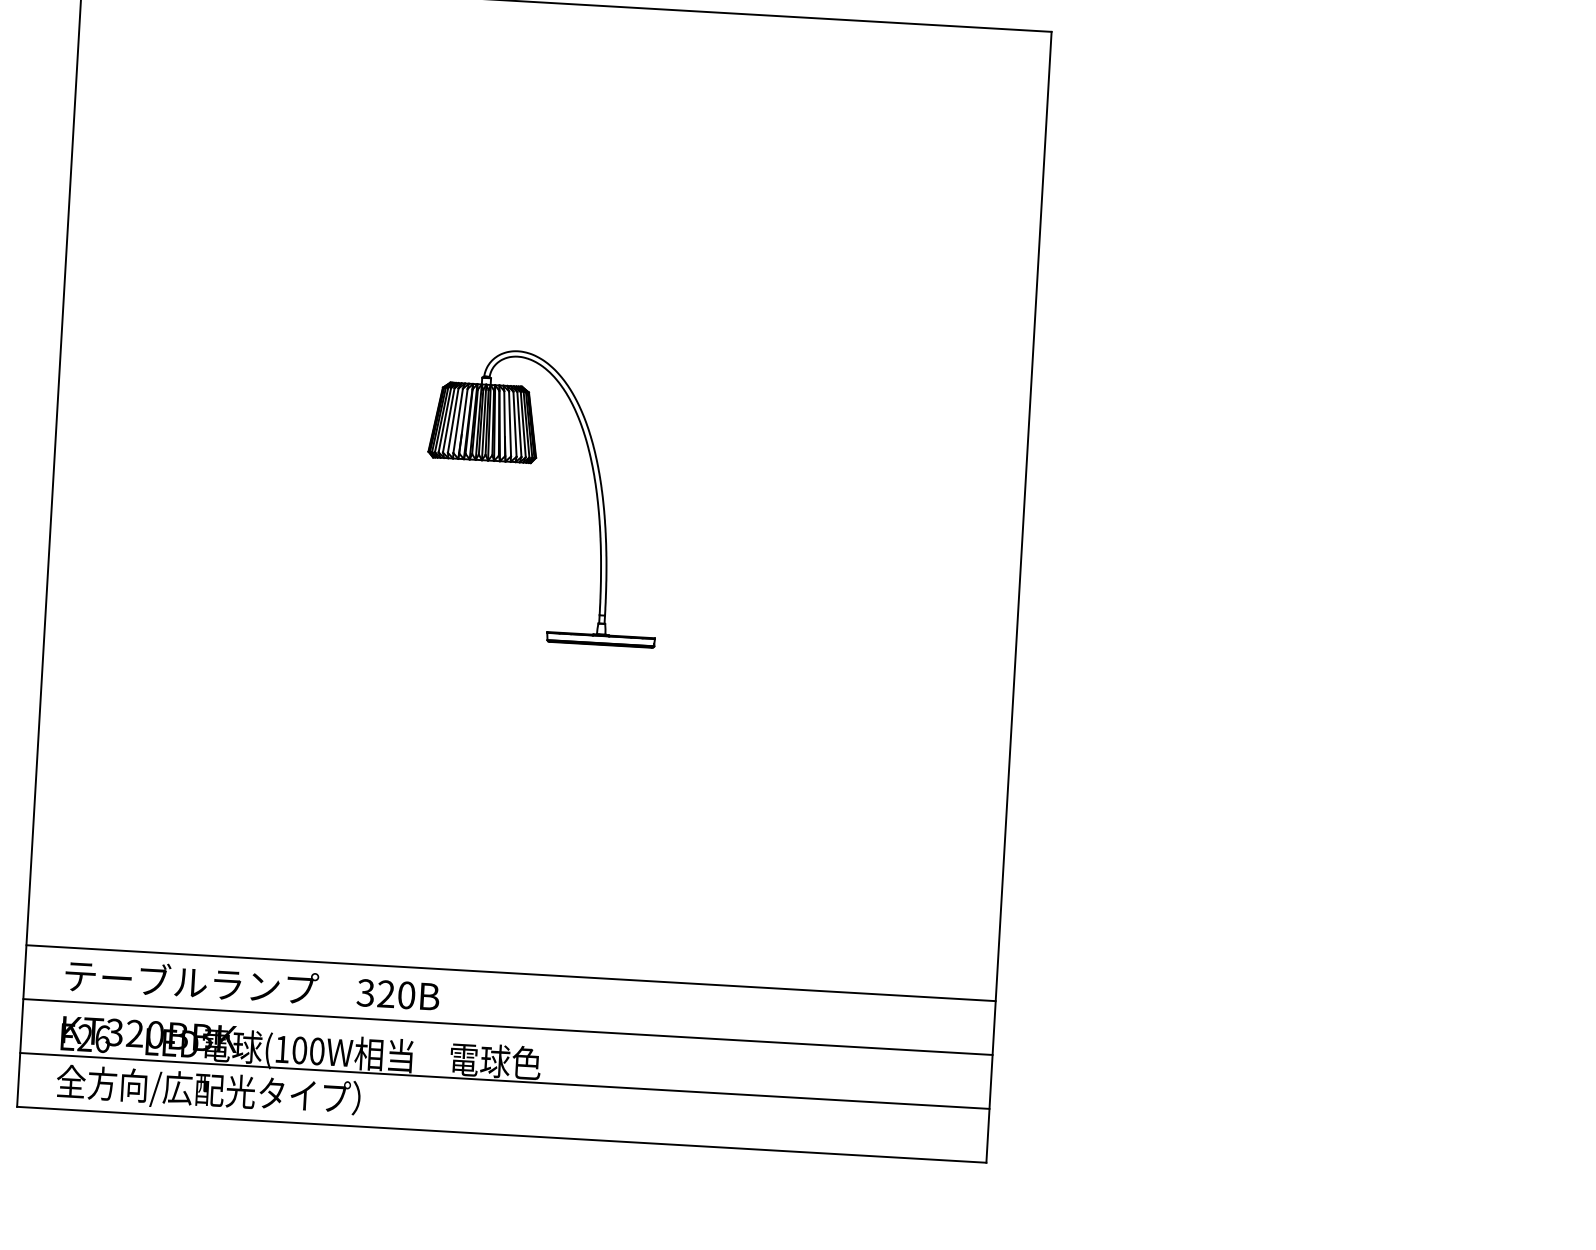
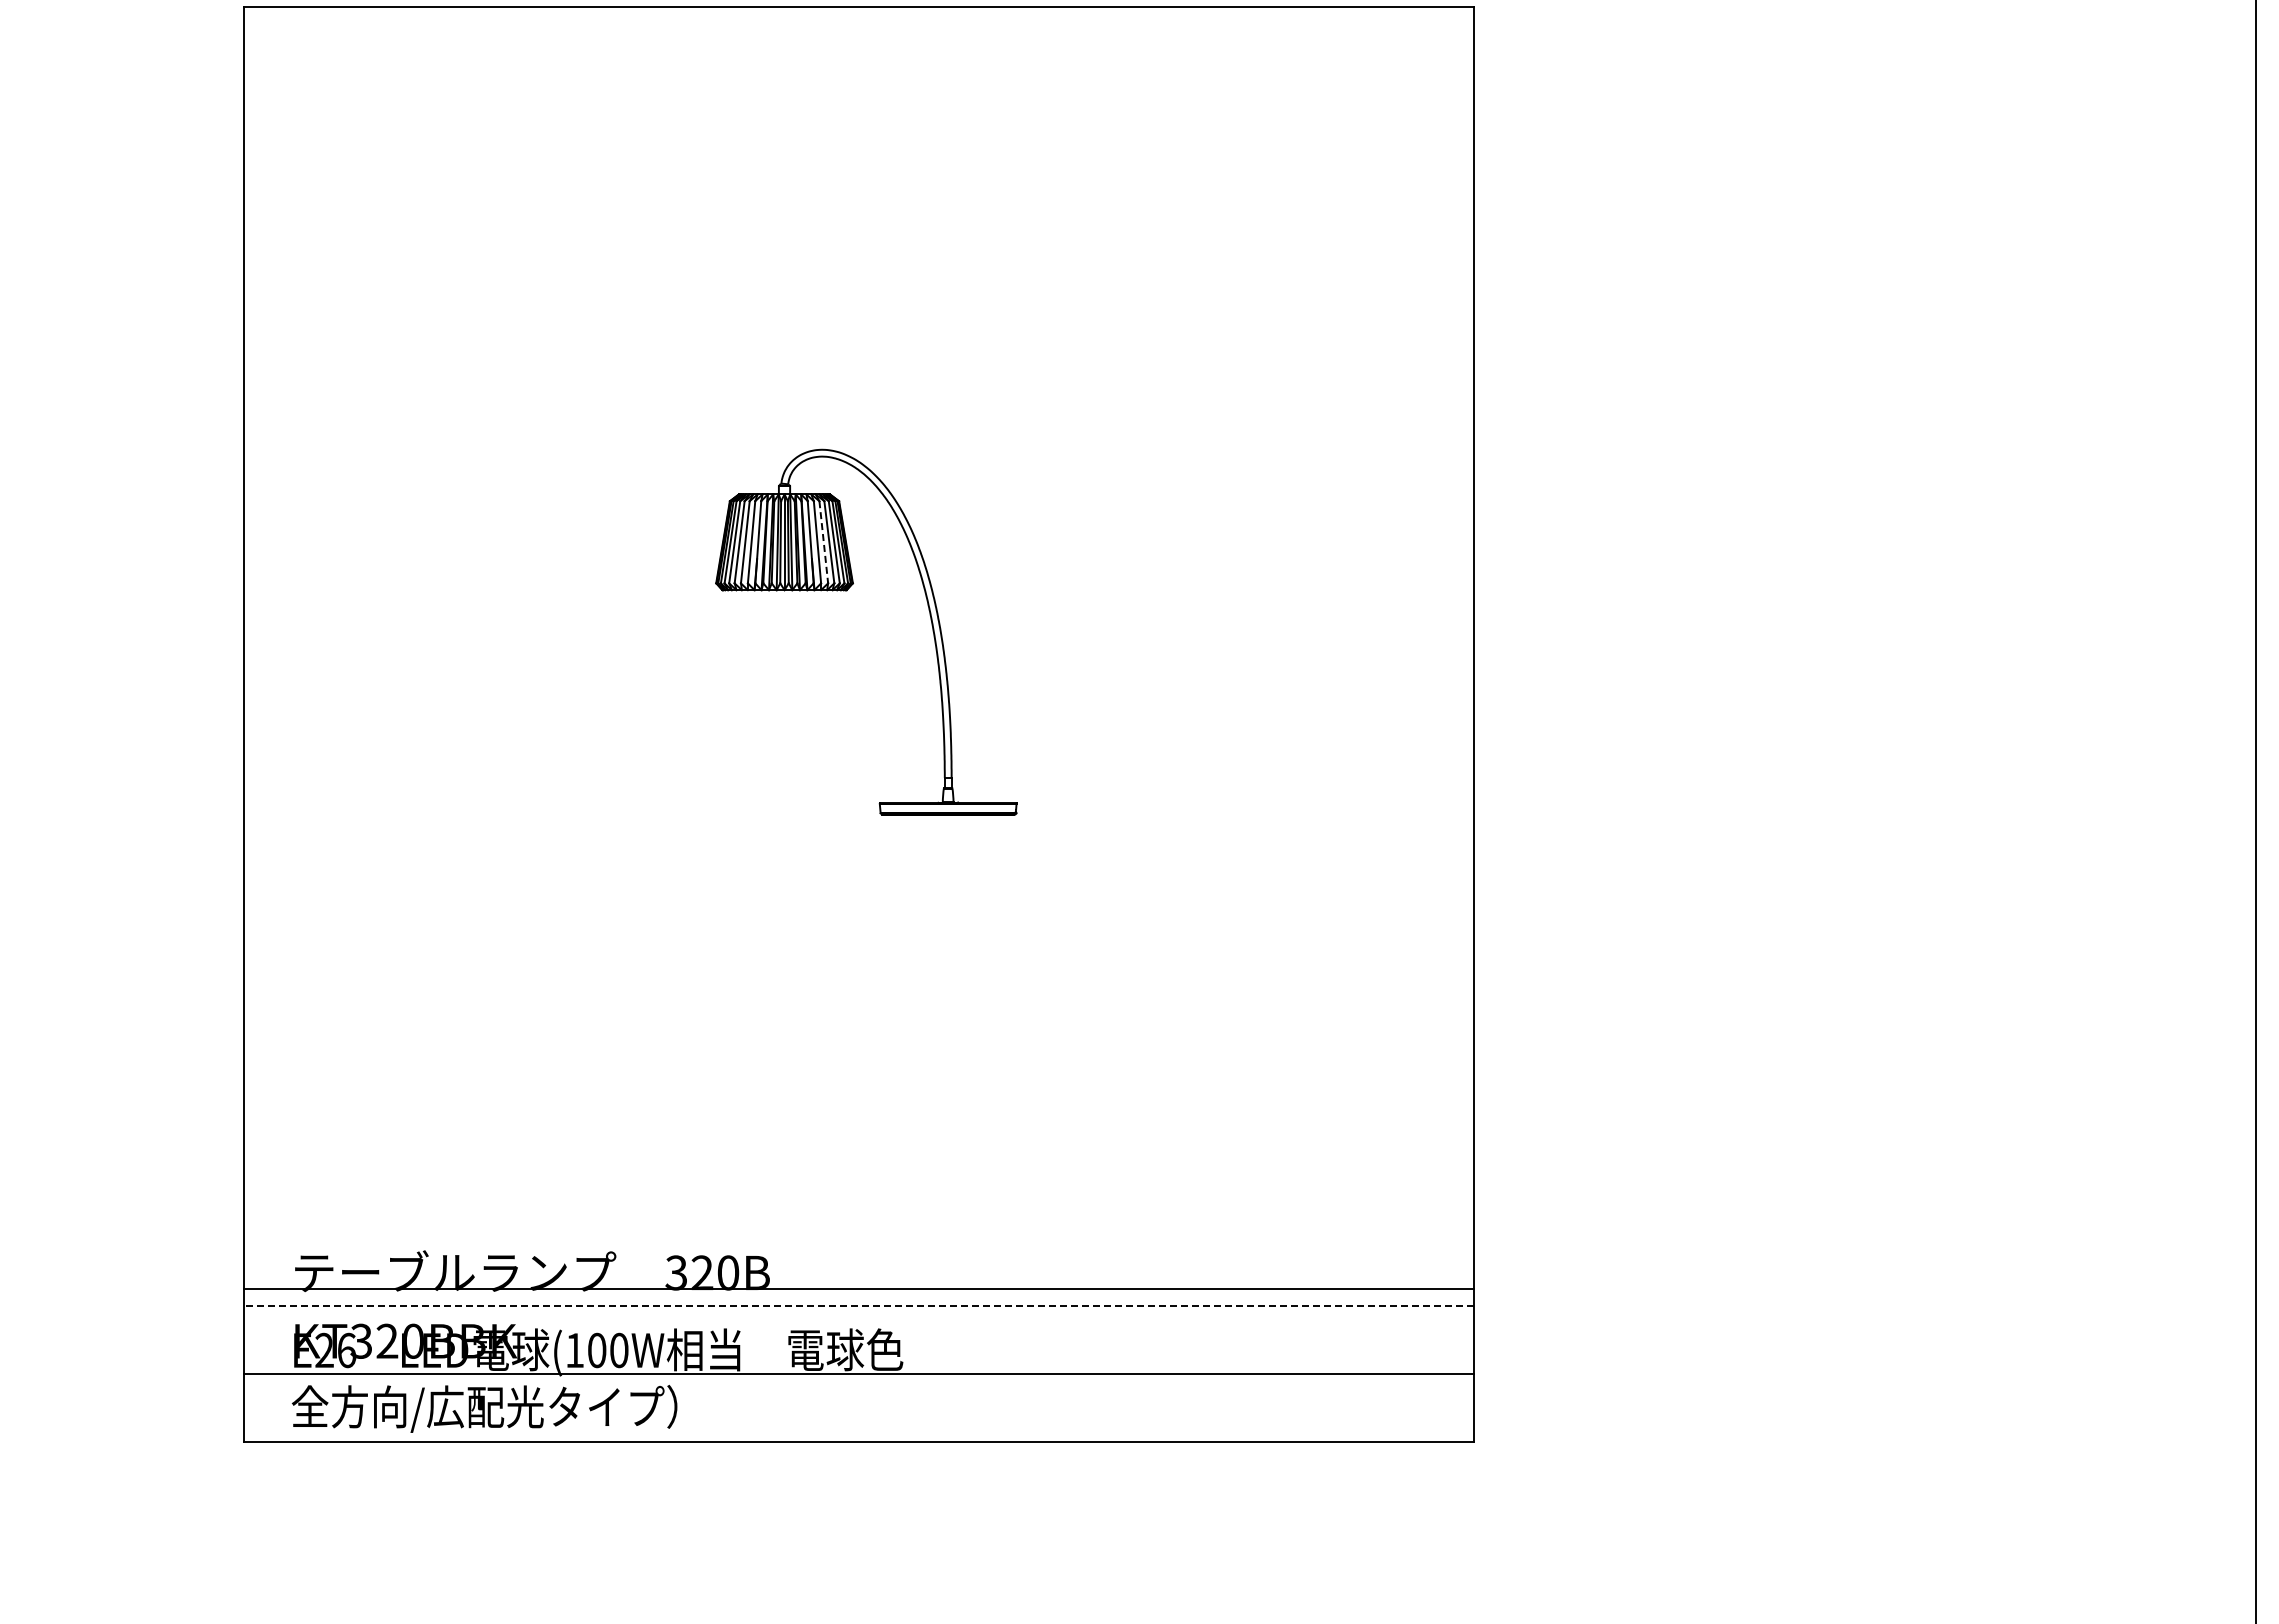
line: (514, 424) -> (823, 542), solid -> dashed
line: (510, 973) -> (858, 1289), moved
line: (507, 1026) -> (858, 1305), solid -> dashed

